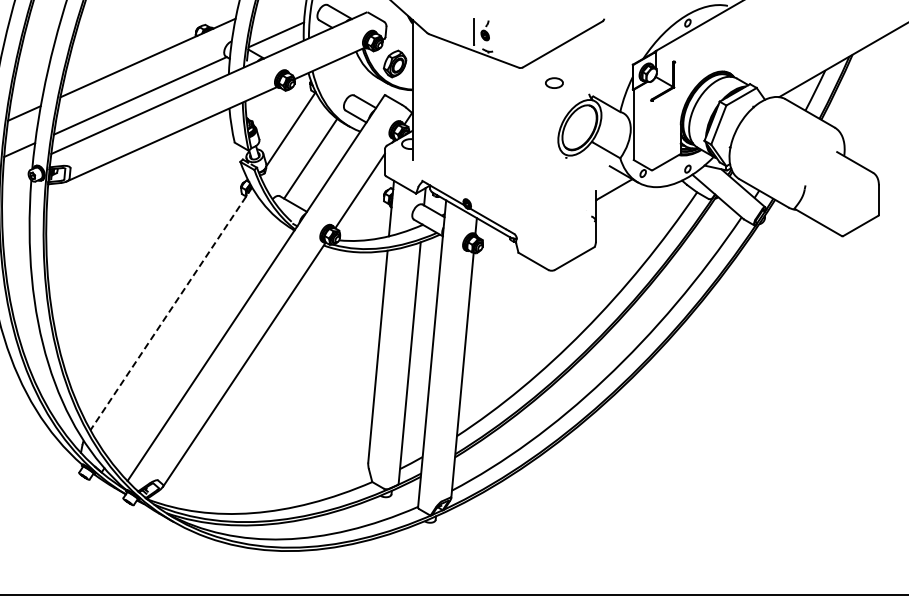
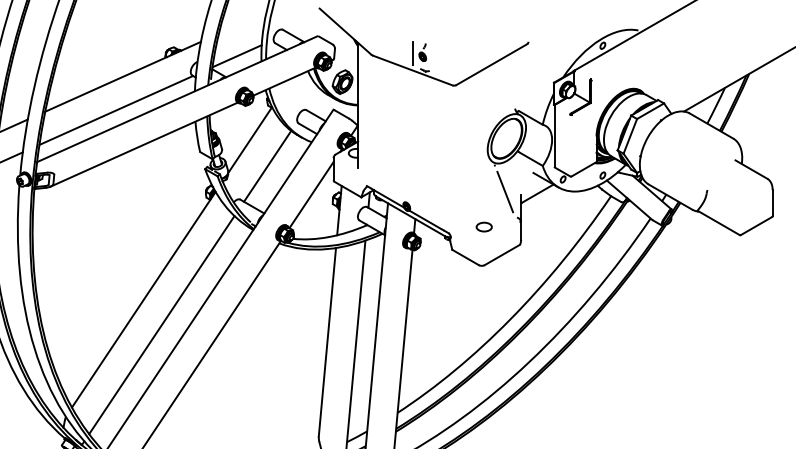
part: (554, 82) -> (484, 226), moved
line: (577, 187) -> (504, 191), added
line: (171, 308) -> (143, 299), dashed -> solid
line: (191, 337) -> (161, 325), added

